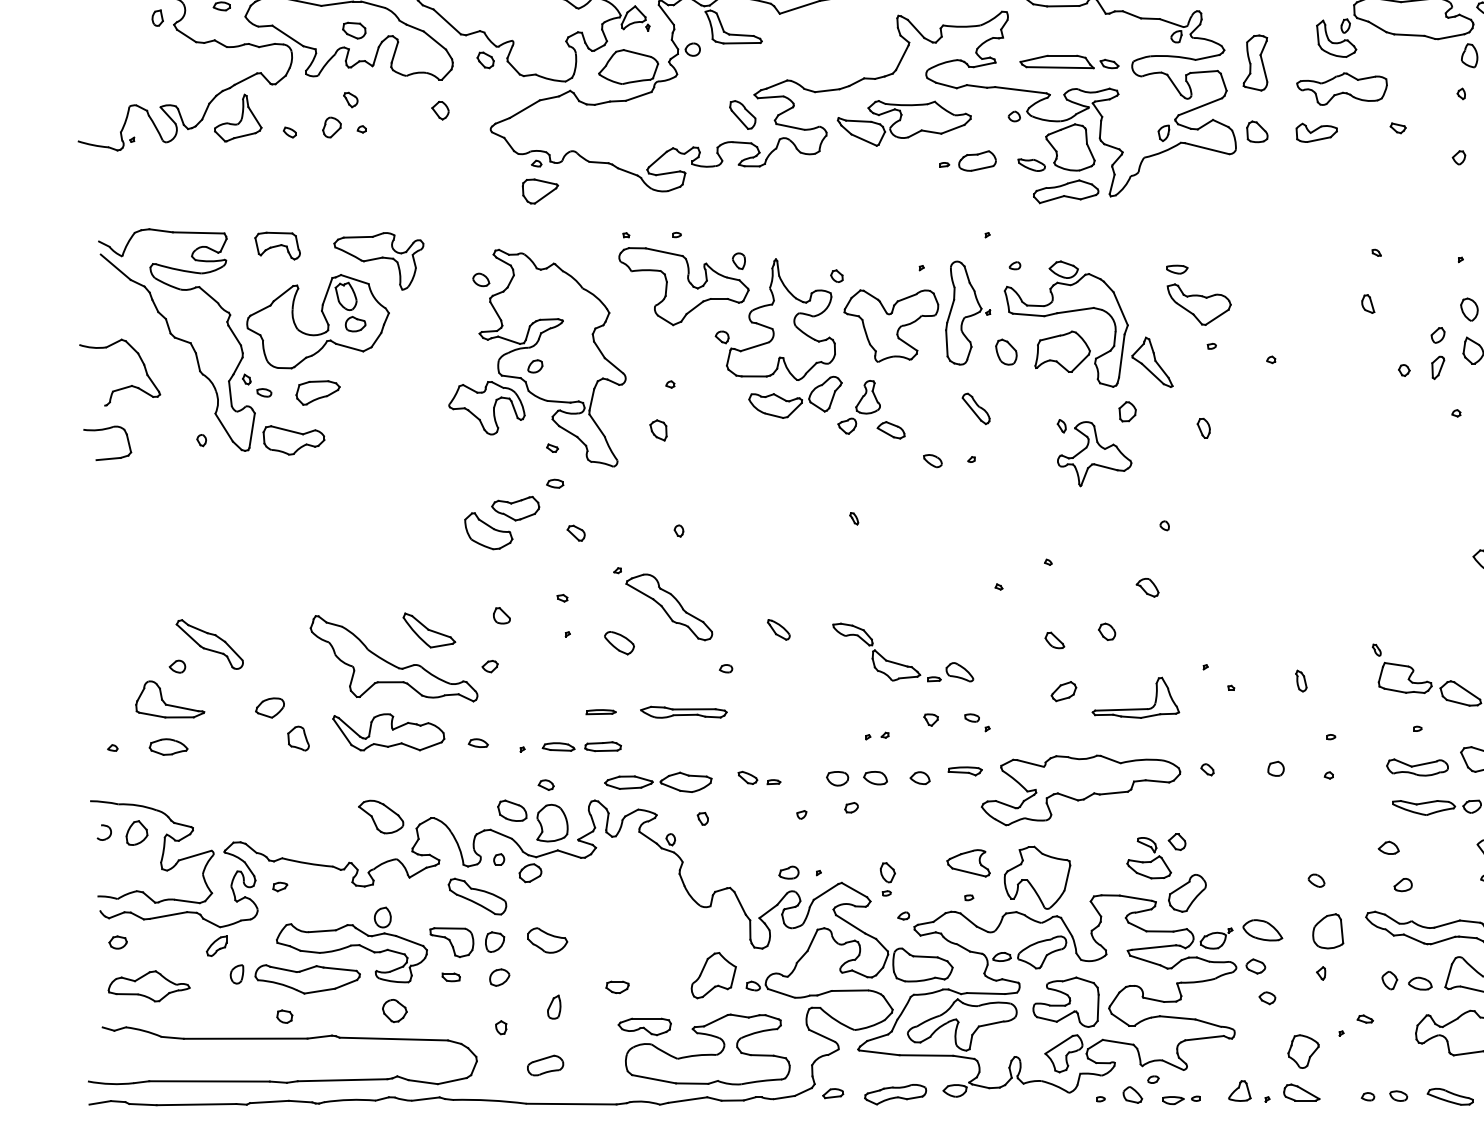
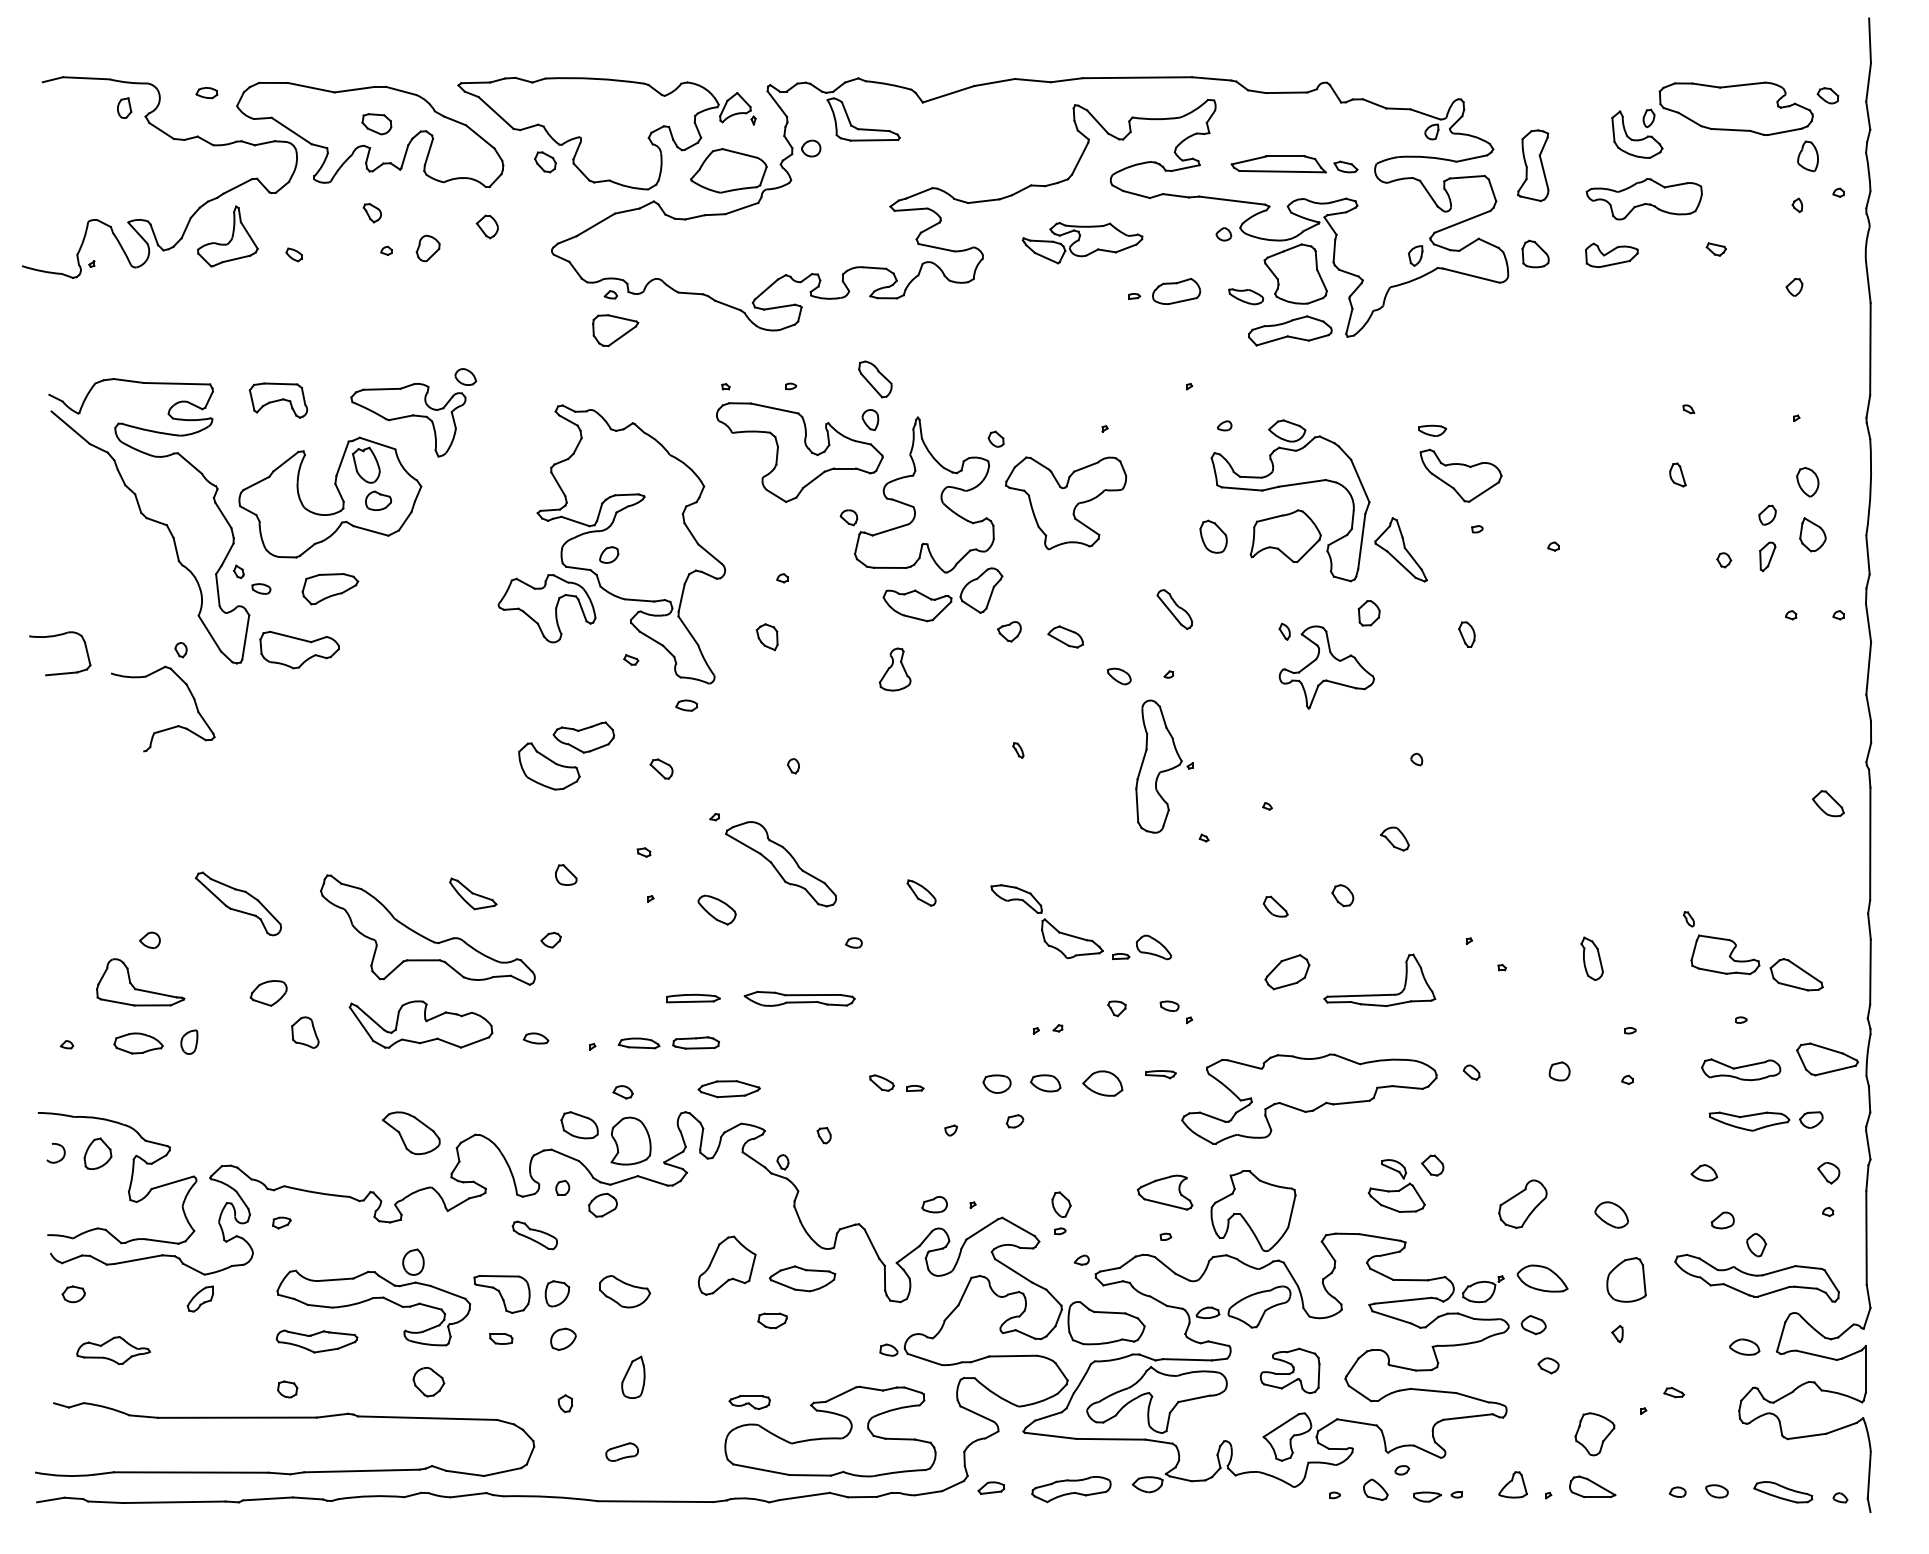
part: (742, 115) -> (875, 379), moved
part: (904, 122) -> (1082, 242), size x0.7
part: (331, 127) -> (427, 248), moved
part: (481, 279) -> (465, 376), moved
part: (968, 313) -> (1164, 766), moved
part: (124, 387) -> (169, 727), moved
part: (867, 397) -> (894, 669), moved
part: (555, 483) -> (686, 705), moved
part: (429, 630) -> (473, 893), size x0.7
part: (209, 644) -> (237, 903), moved
part: (1300, 680) -> (1591, 958), size x1.6
part: (1063, 691) -> (1287, 972), size x1.4
part: (601, 712) -> (693, 998), size x1.4
part: (965, 771) -> (1160, 1074), size x0.7
part: (919, 777) -> (1102, 1082), size x1.6
part: (686, 782) -> (802, 1278), moved
part: (1316, 880) -> (1611, 1214), size x1.6
part: (1187, 892) -> (1522, 1203), moved
part: (477, 896) -> (534, 1235), size x0.6
part: (237, 973) -> (189, 1041), moved
part: (713, 975) -> (726, 1265), moved
part: (307, 979) -> (316, 1341), size x0.6
part: (1389, 980) -> (1756, 1244), moved
part: (149, 986) -> (113, 1350), size x0.7
part: (617, 987) -> (772, 1320), moved
part: (1065, 1001) -> (1289, 1370), size x0.7
part: (554, 1006) -> (633, 1376), size x1.4
part: (644, 1026) -> (749, 1402), size x0.6
part: (544, 1065) -> (621, 1451), size x0.7

